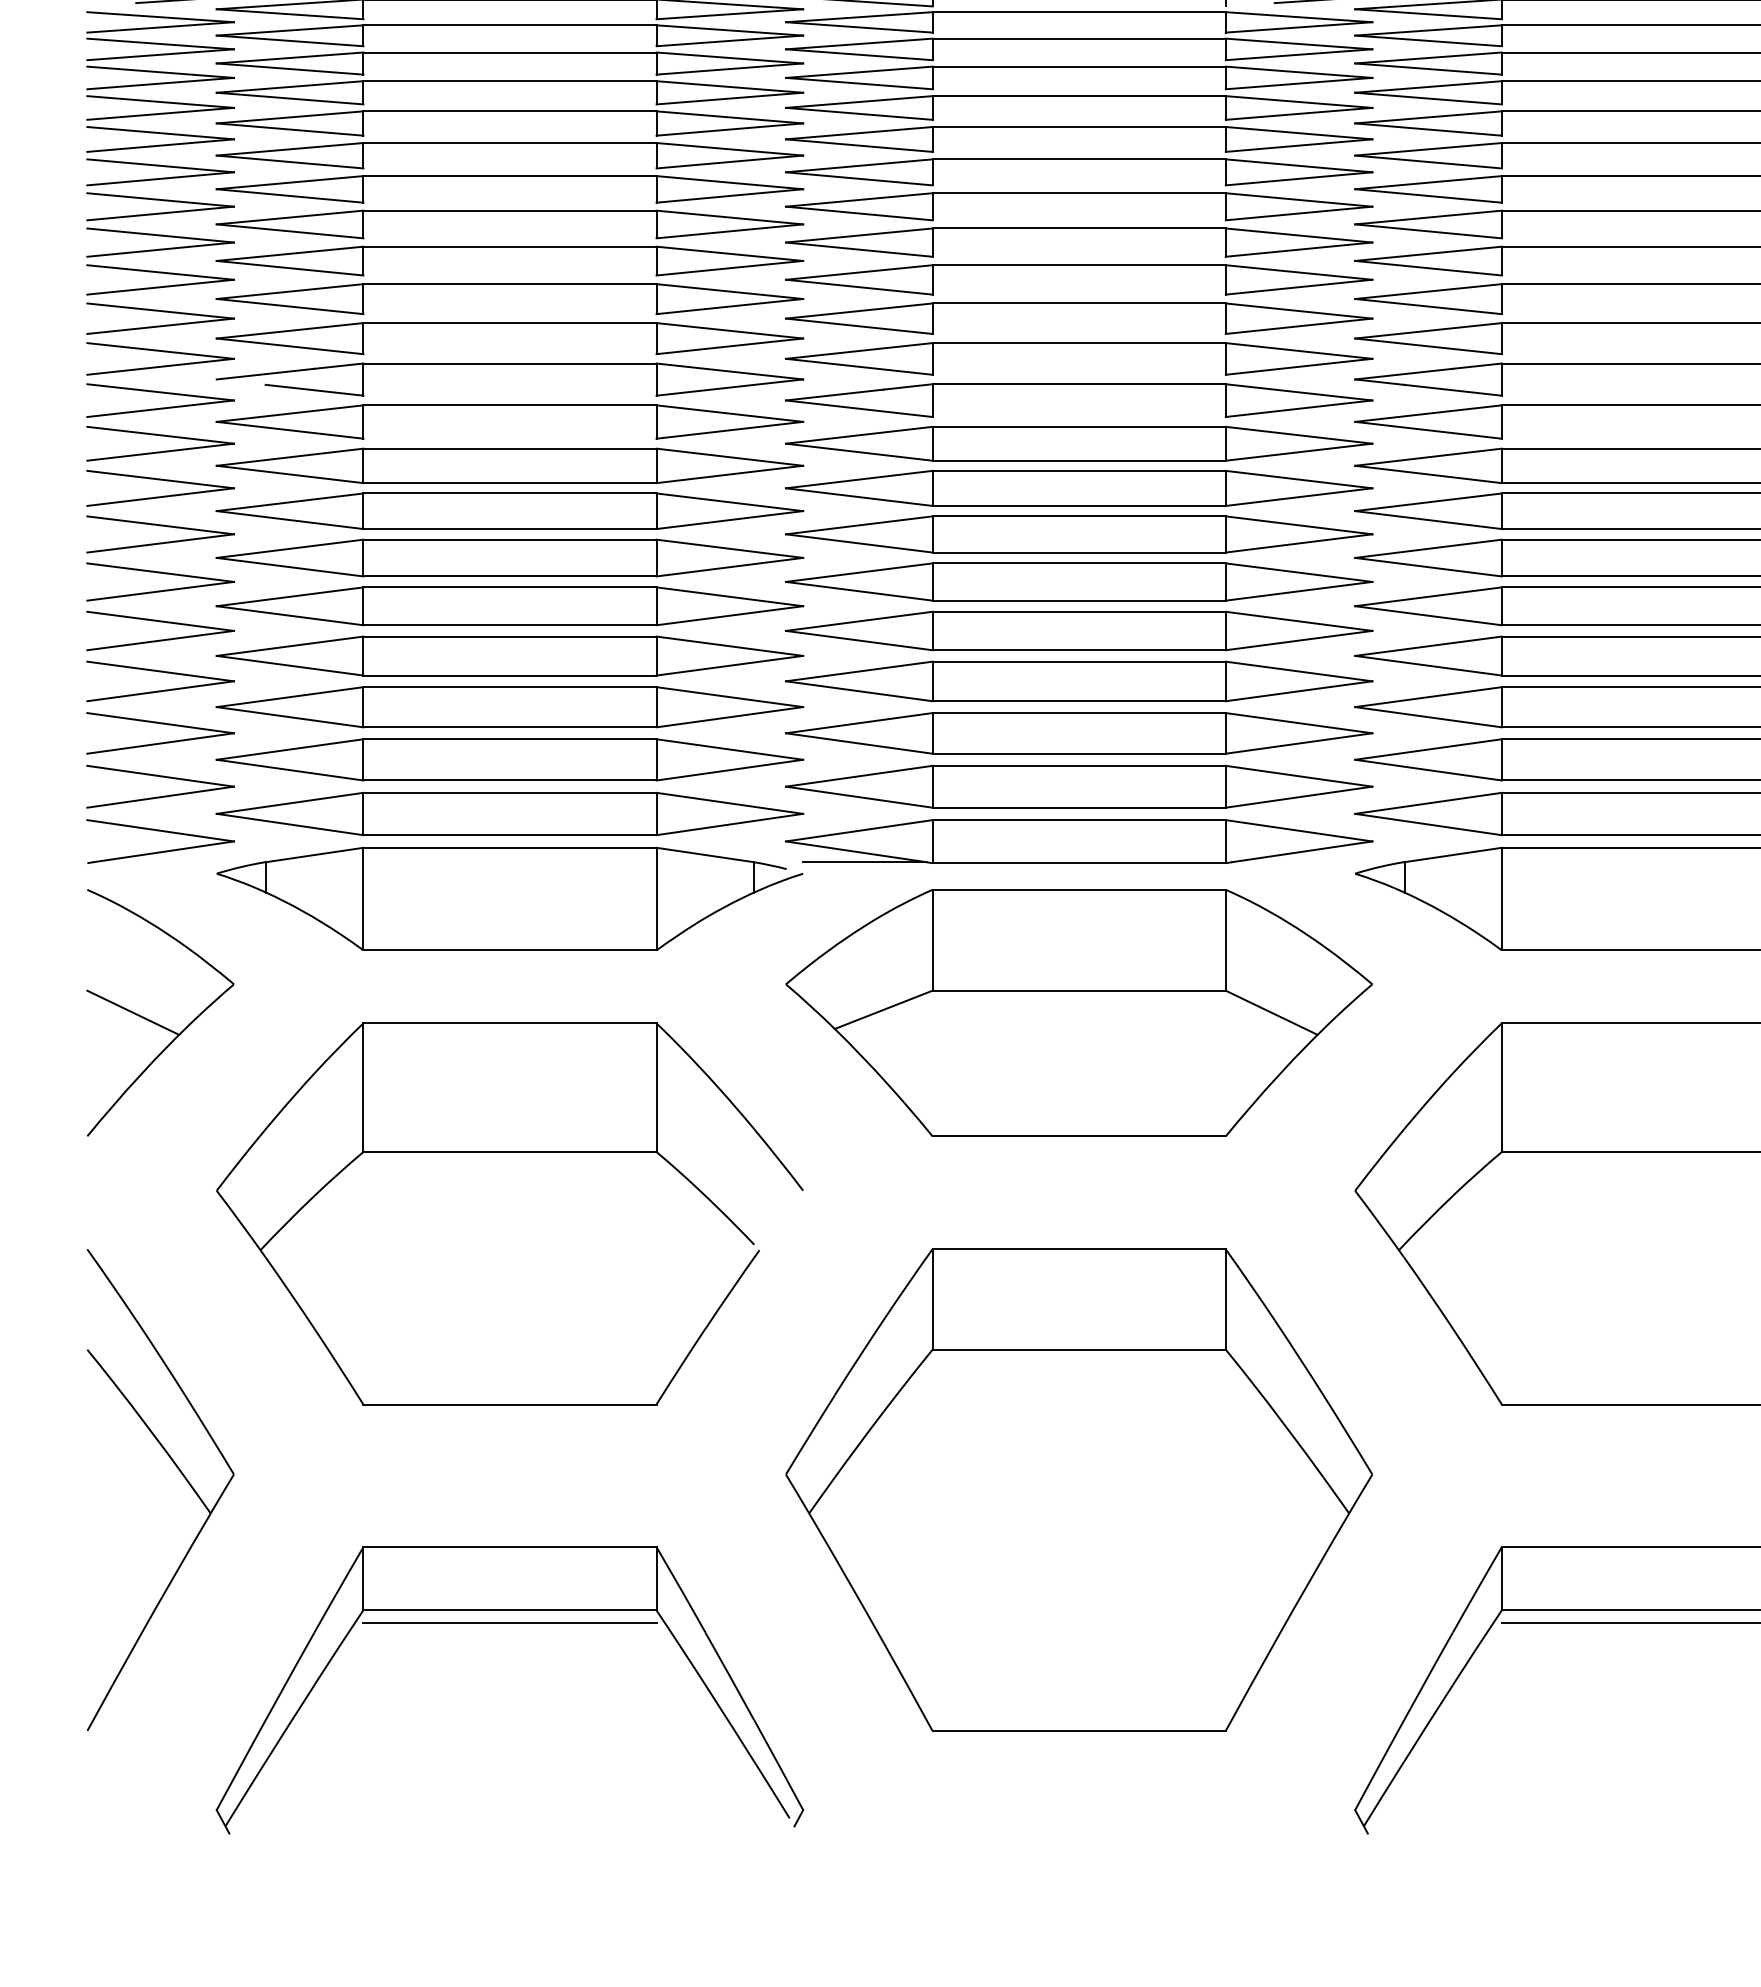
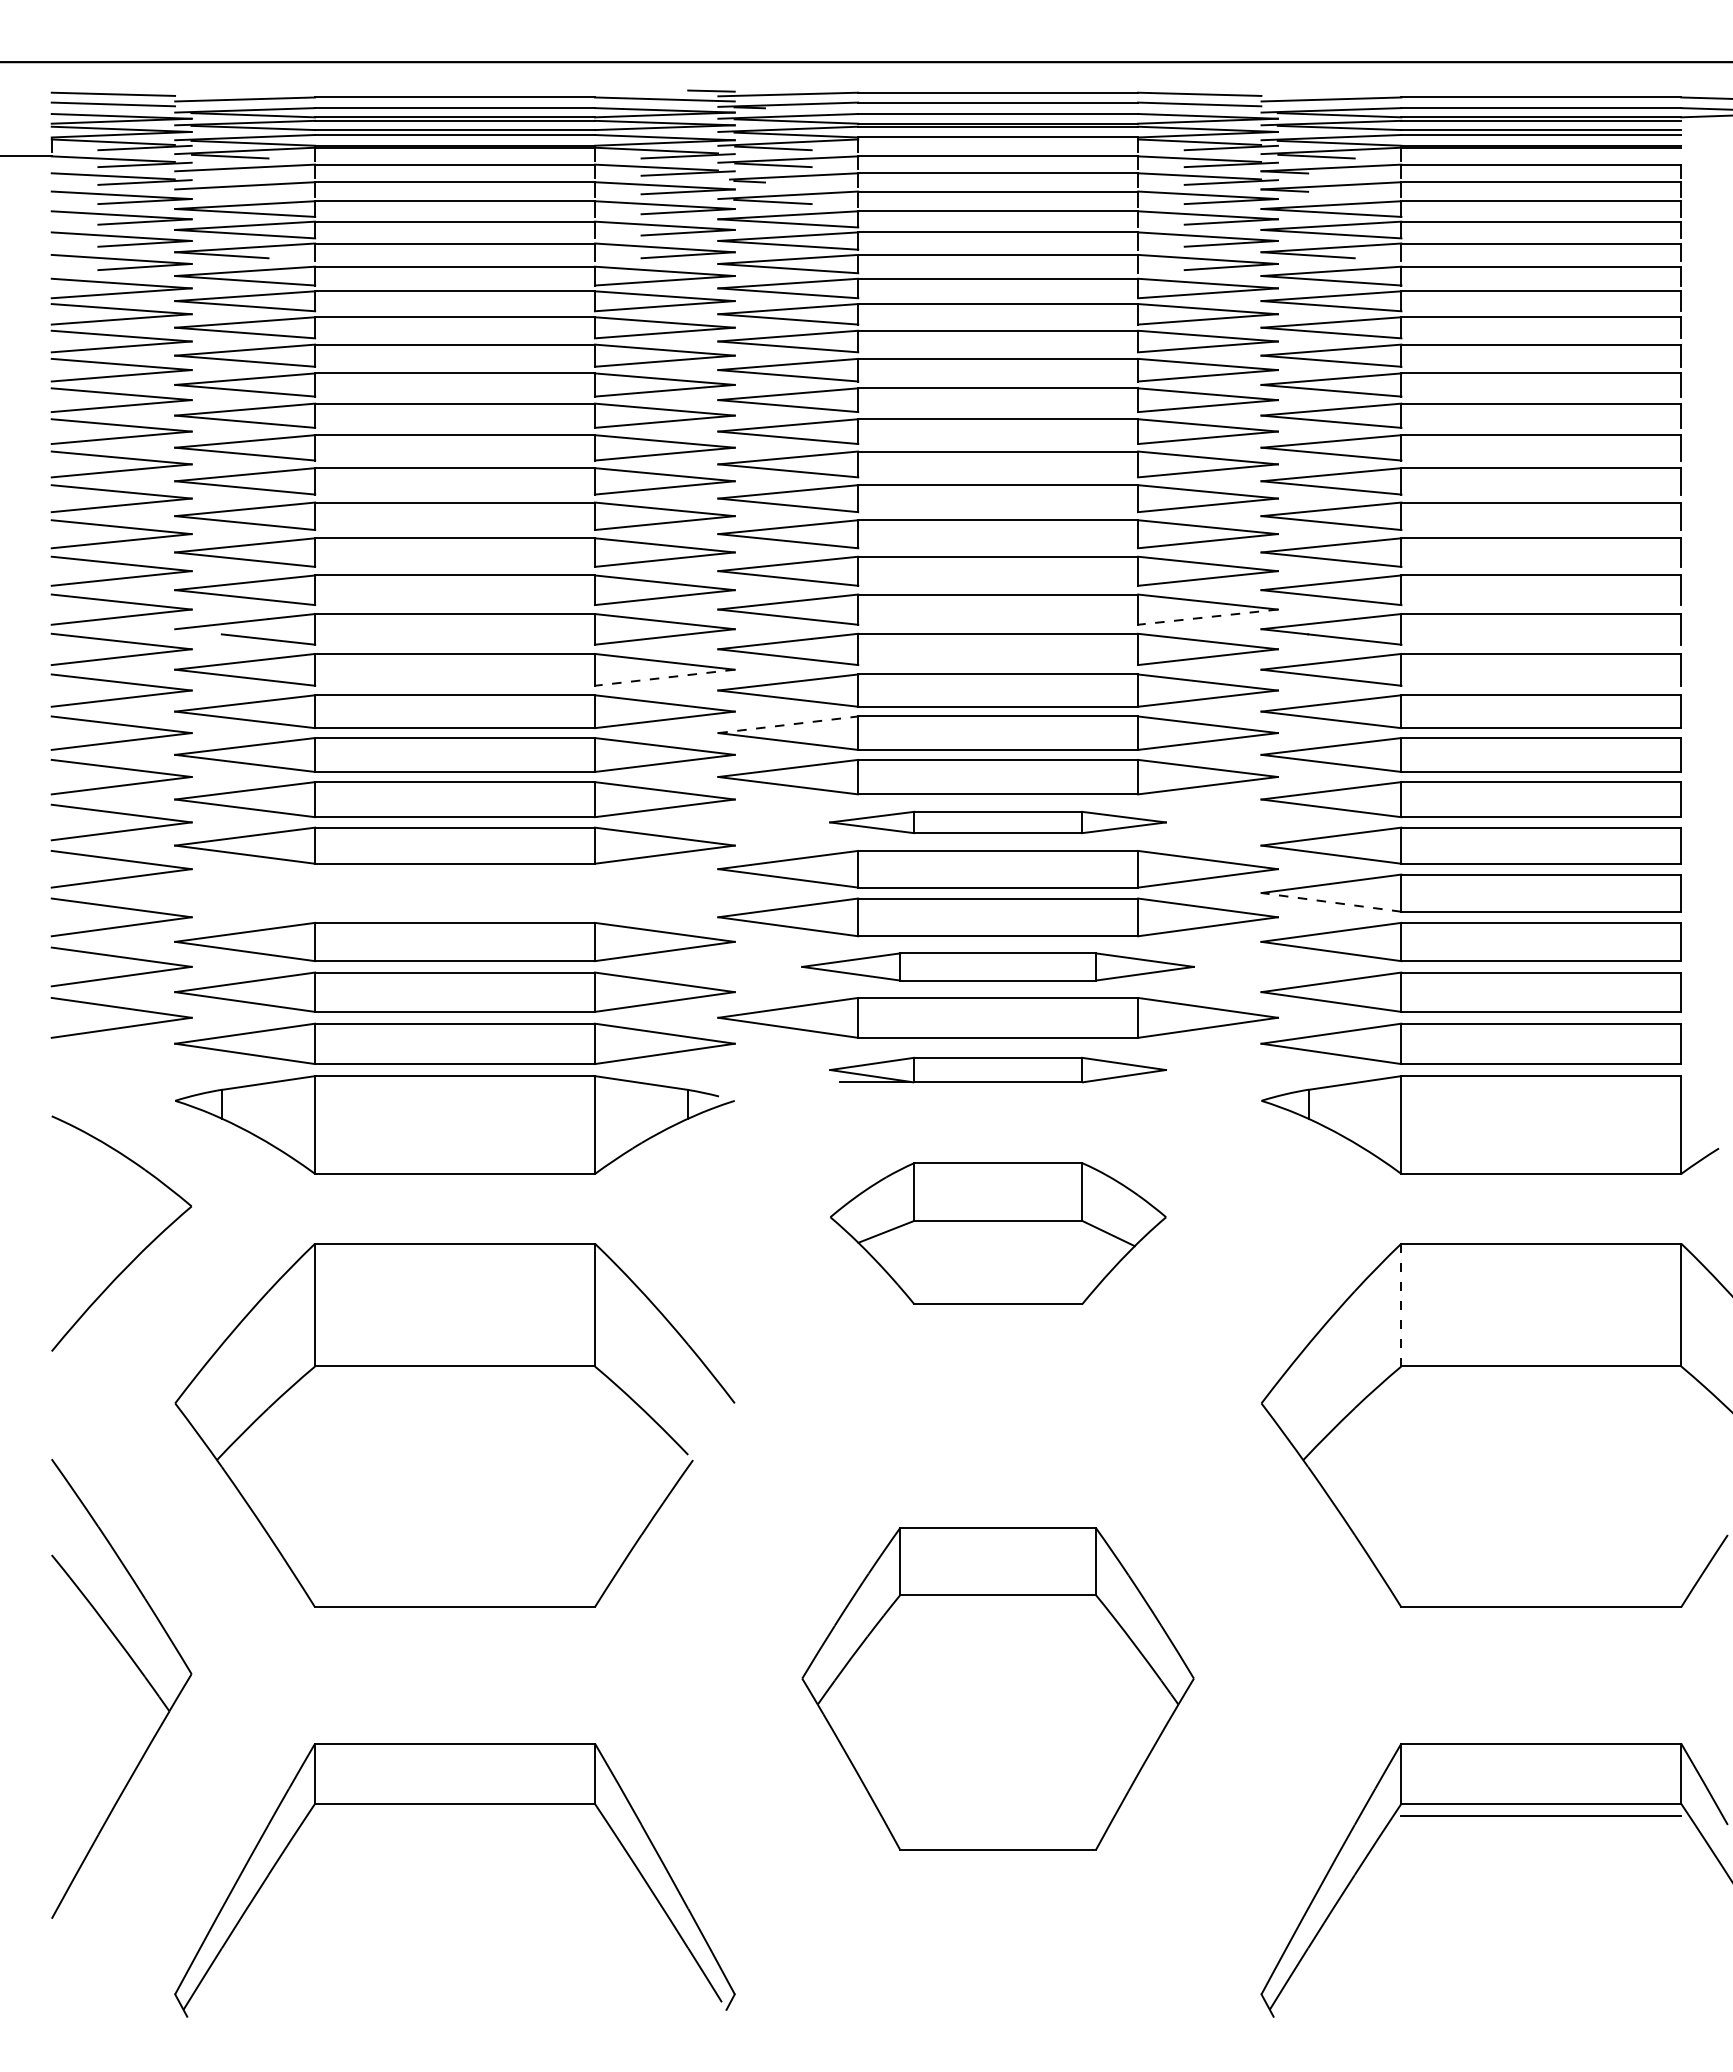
line: (1298, 367) -> (1207, 617), solid -> dashed
line: (729, 430) -> (664, 677), solid -> dashed
line: (859, 479) -> (788, 724), solid -> dashed
part: (1078, 582) -> (997, 822), size x0.6
part: (509, 655) -> (454, 892), removed
line: (1428, 665) -> (1331, 902), solid -> dashed
part: (1078, 732) -> (997, 966), size x0.7
part: (162, 832) -> (123, 1061), removed
part: (1078, 840) -> (997, 1069), size x0.6
line: (133, 1012) -> (95, 1233), removed
part: (1079, 1012) -> (998, 1233), size x0.6
line: (1501, 1088) -> (1401, 1305), solid -> dashed
part: (1078, 1489) -> (997, 1688), size x0.7
line: (509, 1622) -> (454, 1815), removed

